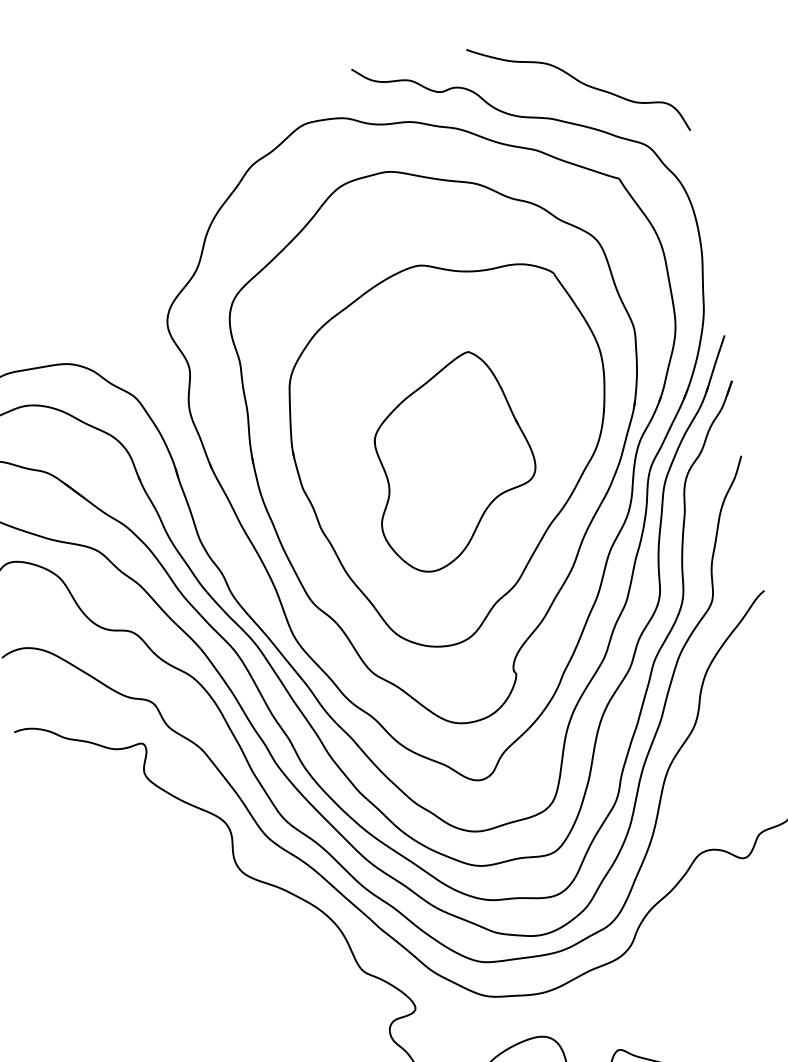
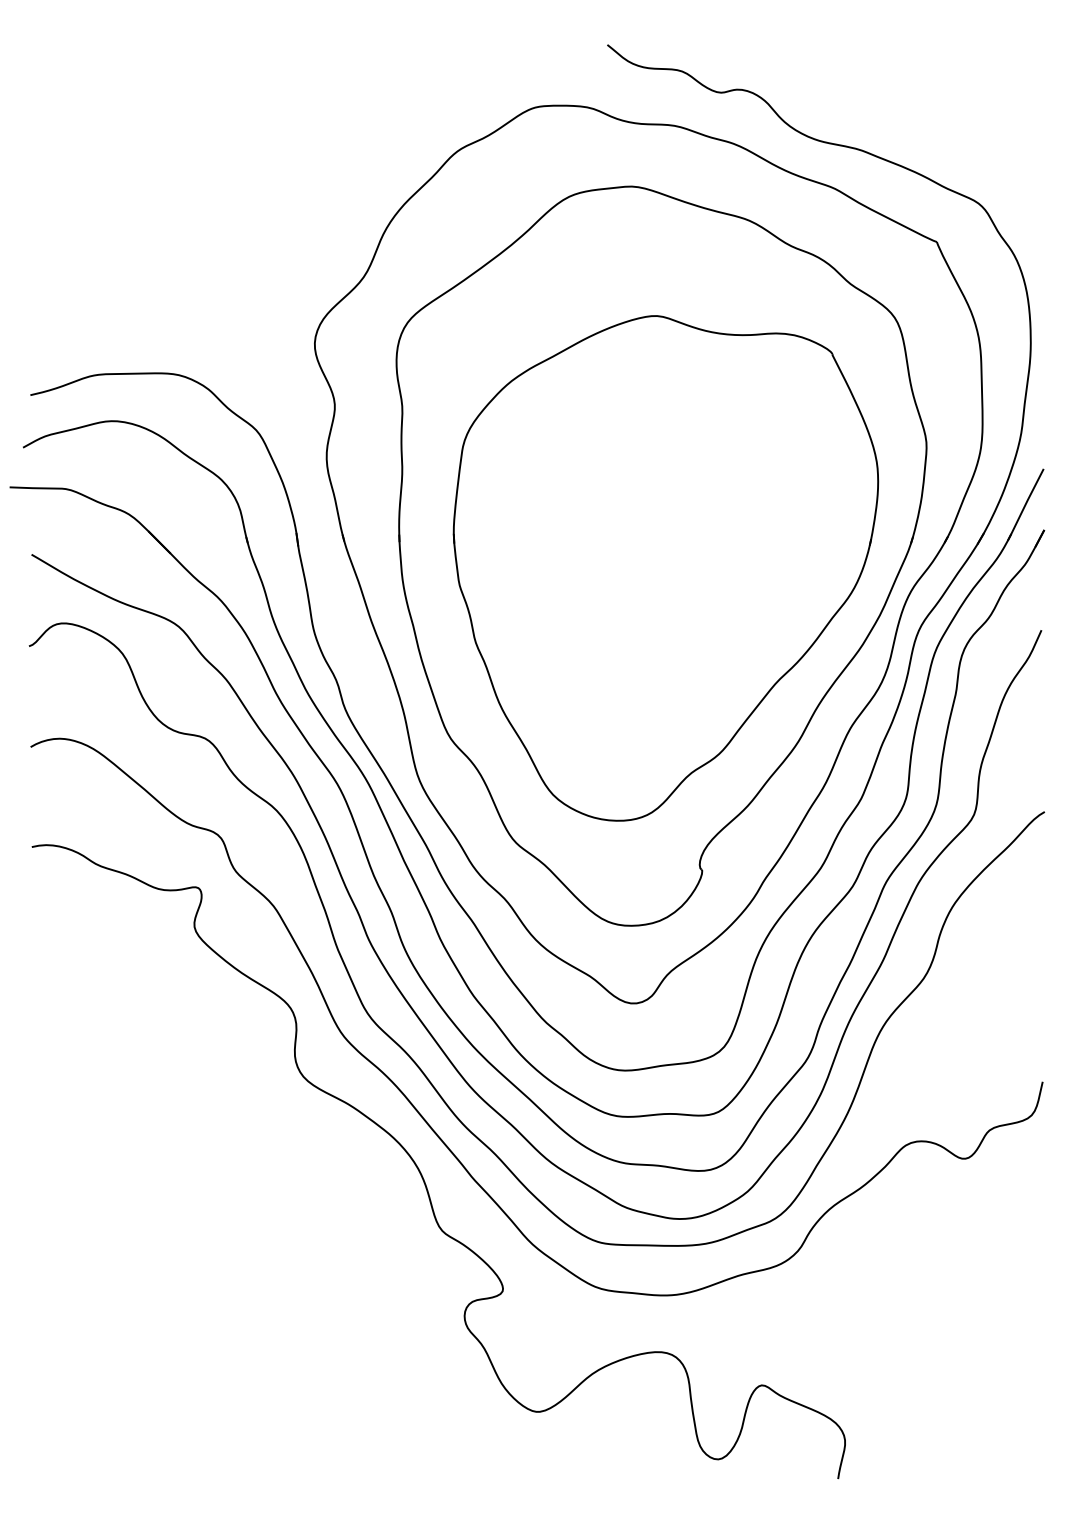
curve: (582, 84) -> (907, 110), removed
part: (453, 461) -> (662, 579), removed

